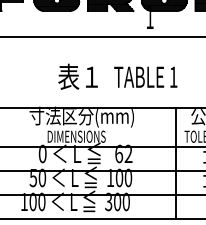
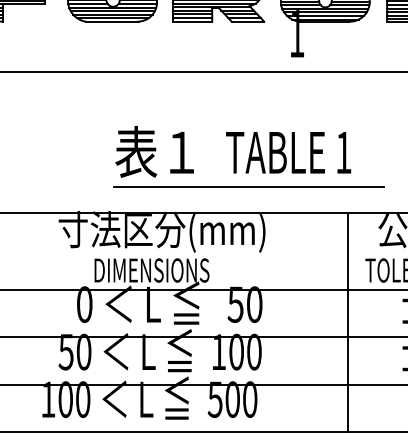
line: (125, 94) -> (248, 186), added
text: (123, 153) -> (244, 303), 62 -> 50
text: (108, 201) -> (214, 398), 300 -> 500

